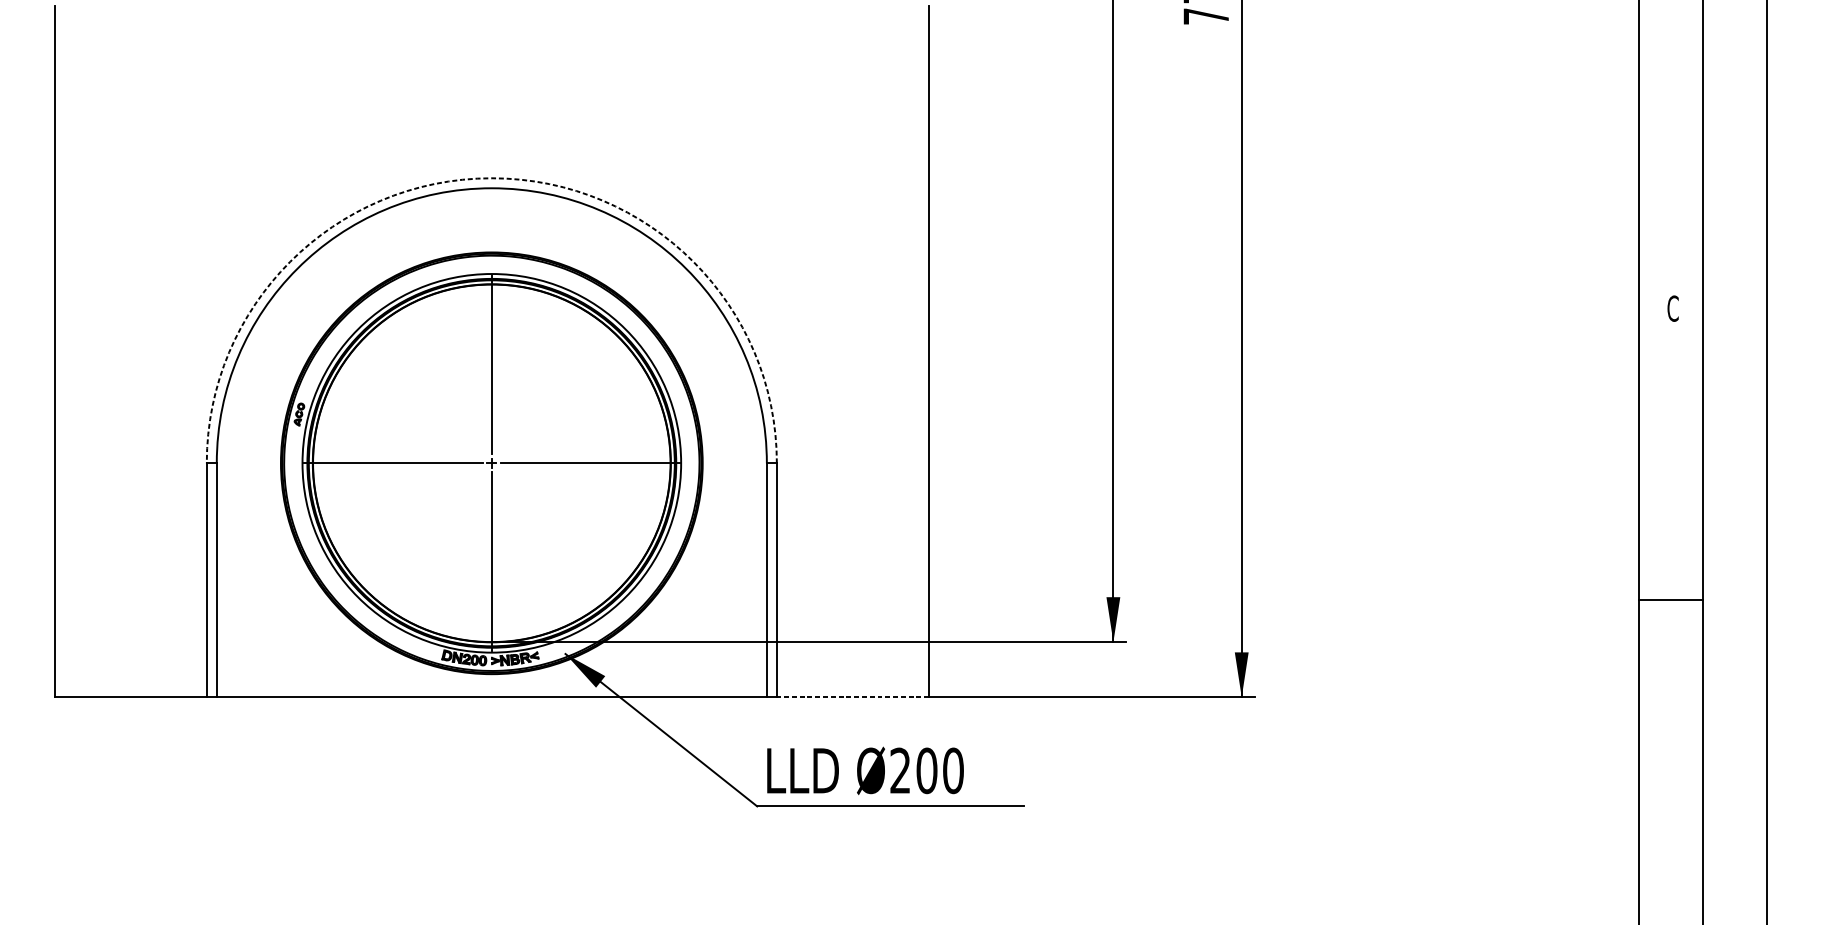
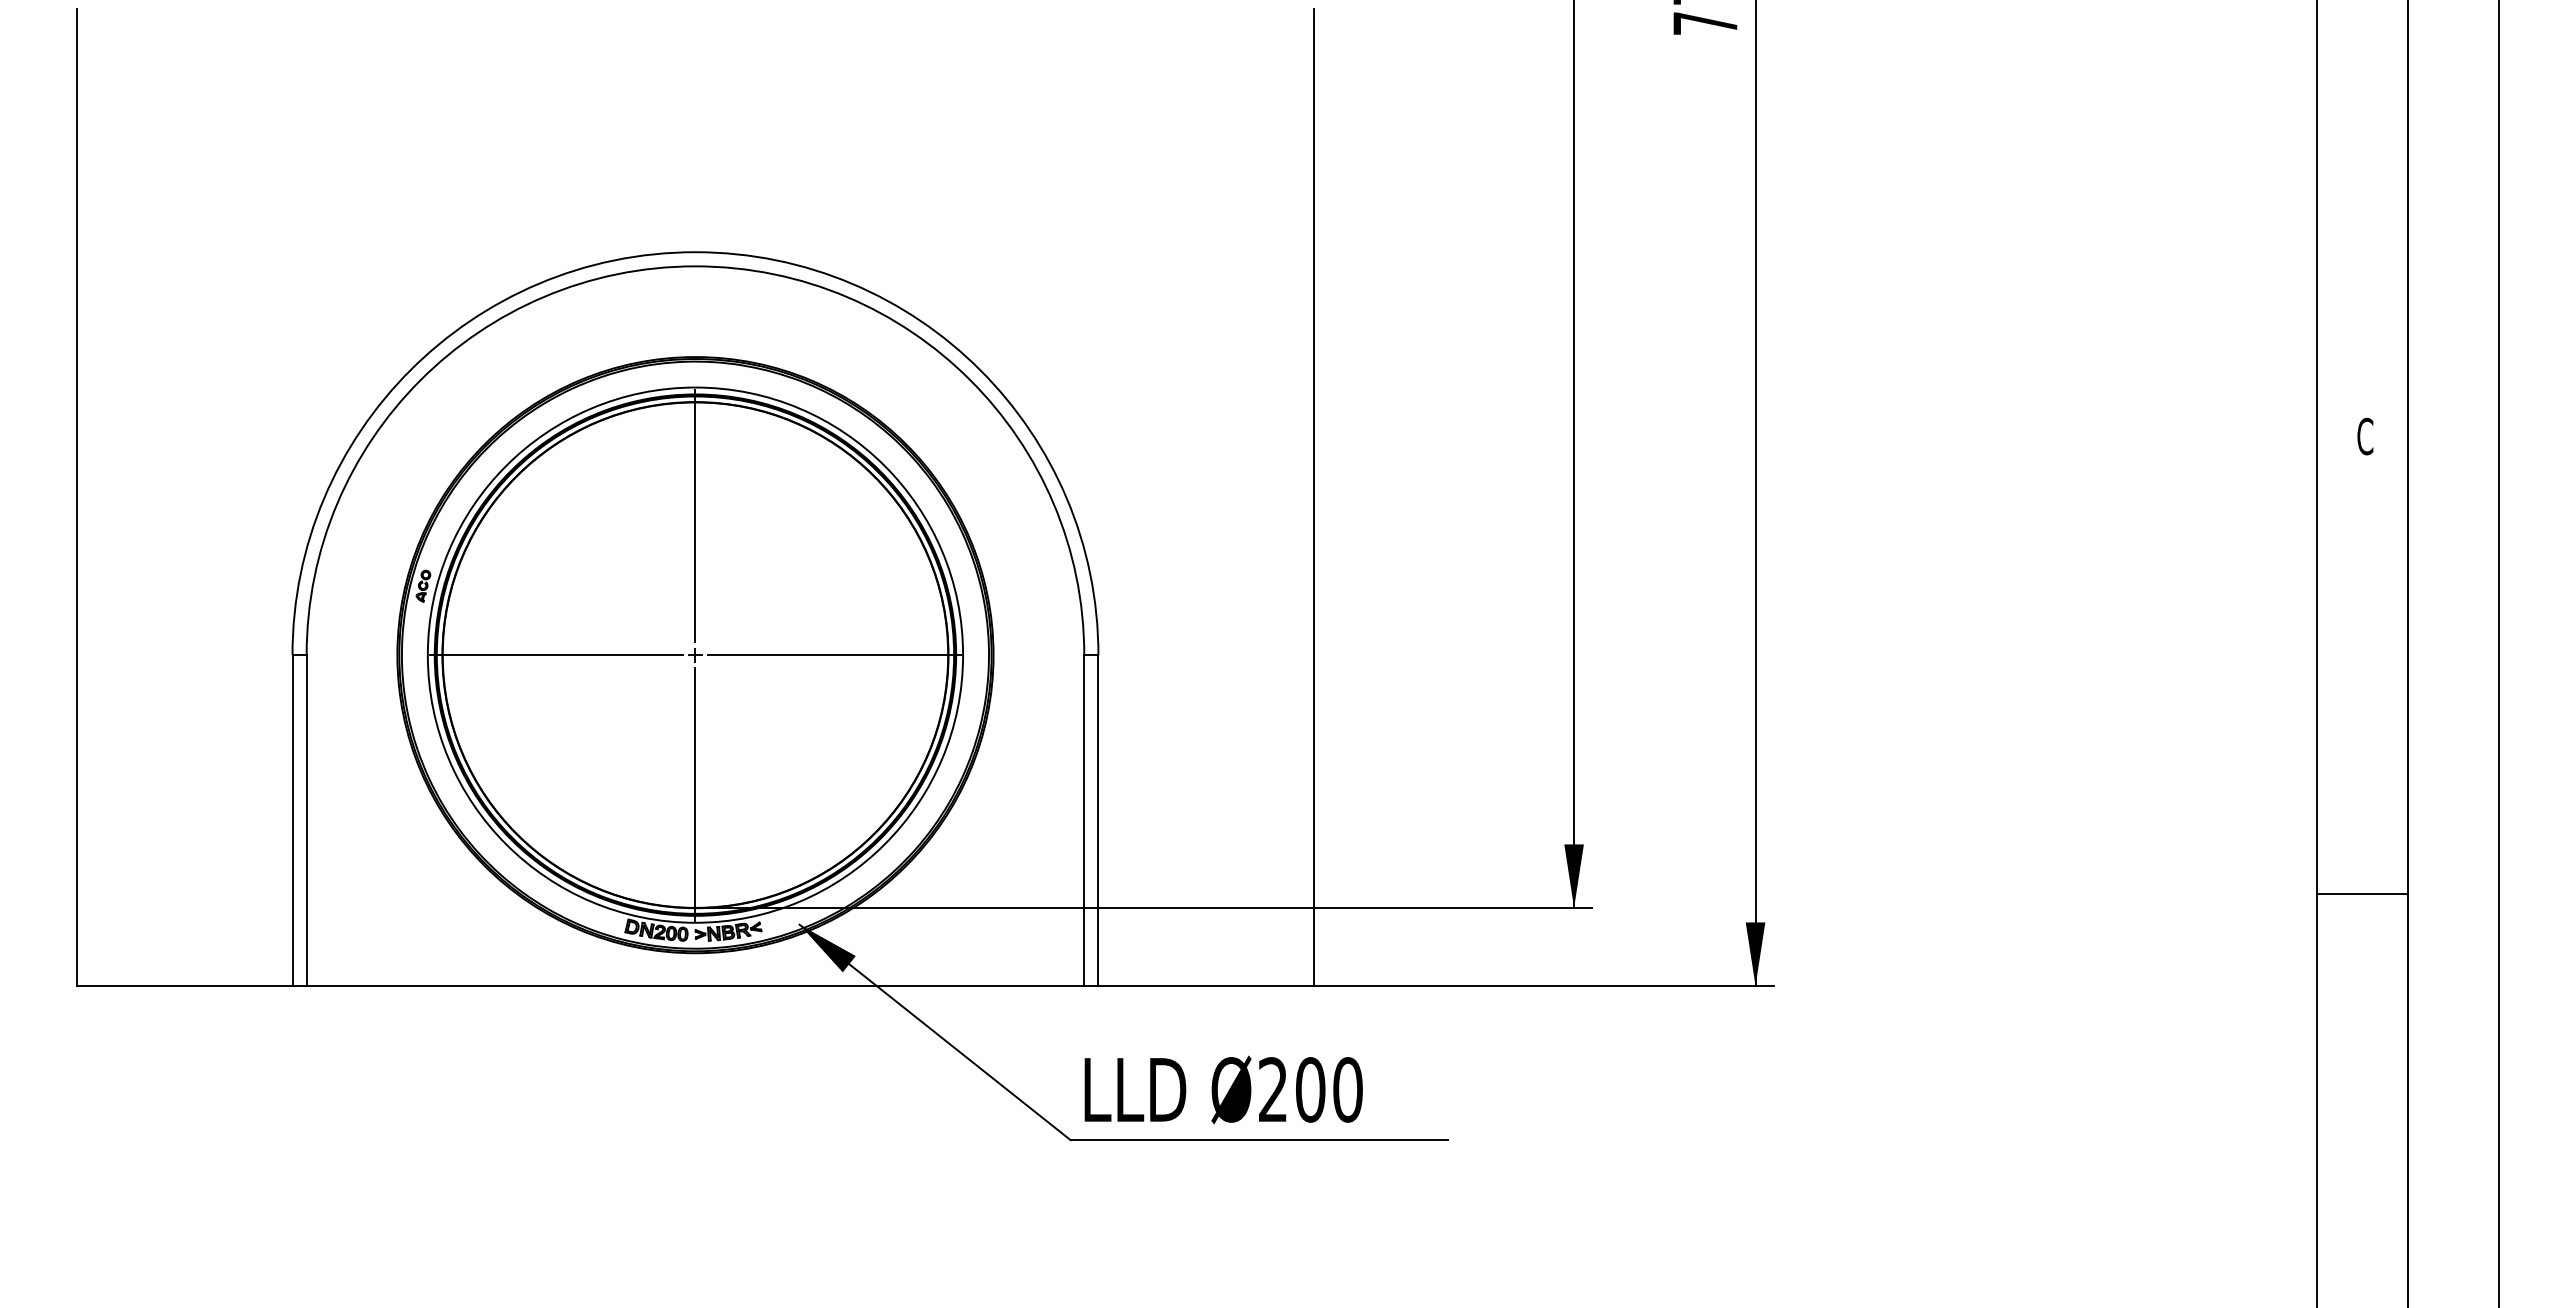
arc: (491, 178) -> (695, 252), dashed -> solid
line: (1671, 600) -> (2362, 894), moved
line: (853, 697) -> (1206, 985), dashed -> solid

